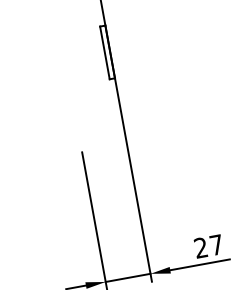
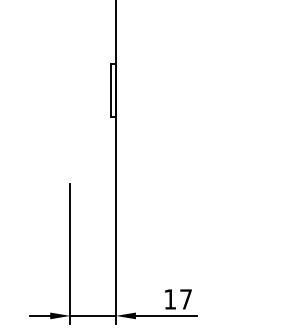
text: (200, 248) -> (169, 299), 27 -> 17

